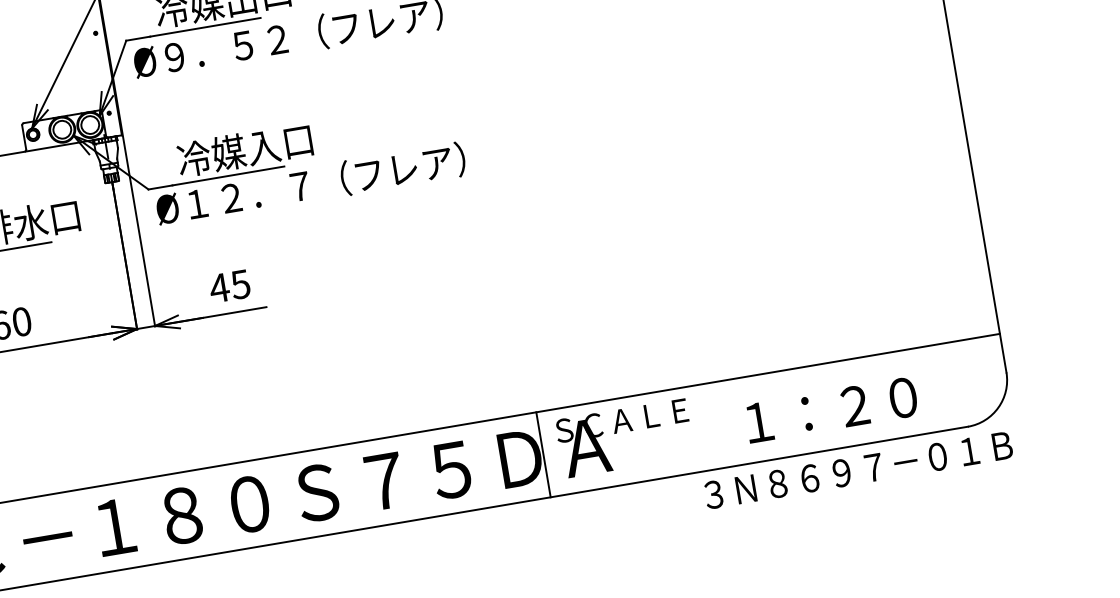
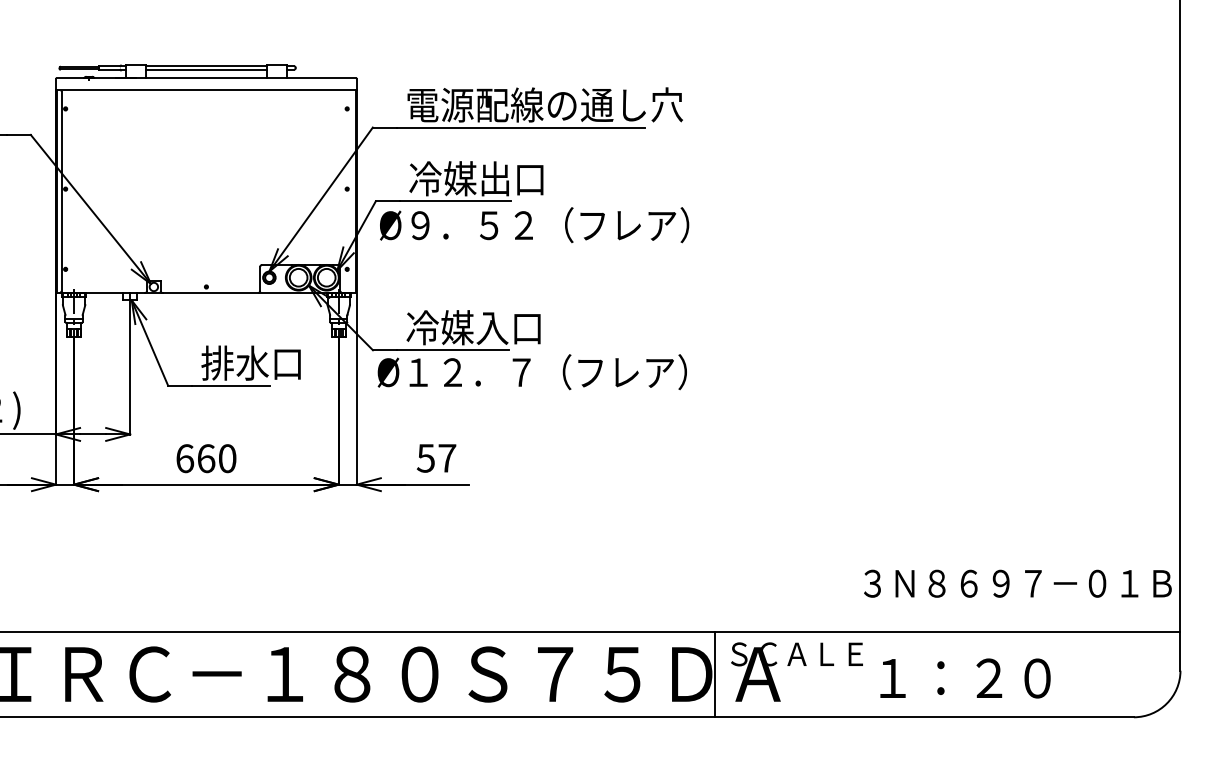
text: (229, 286) -> (436, 458), 45 -> 57
text: (831, 410) -> (965, 678), moved
text: (858, 470) -> (1017, 583), moved

